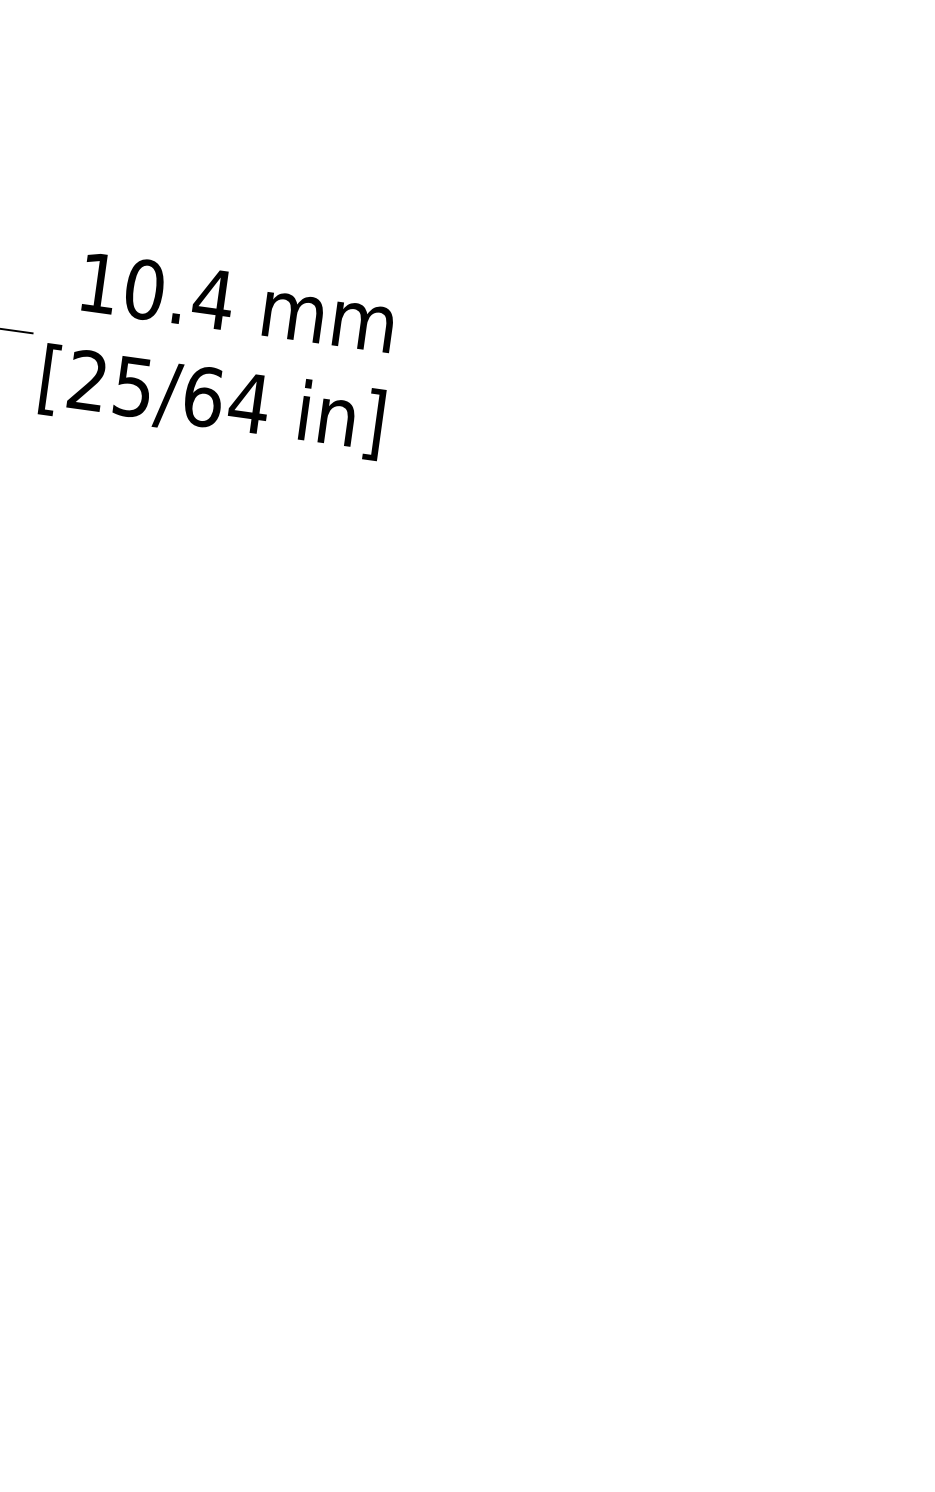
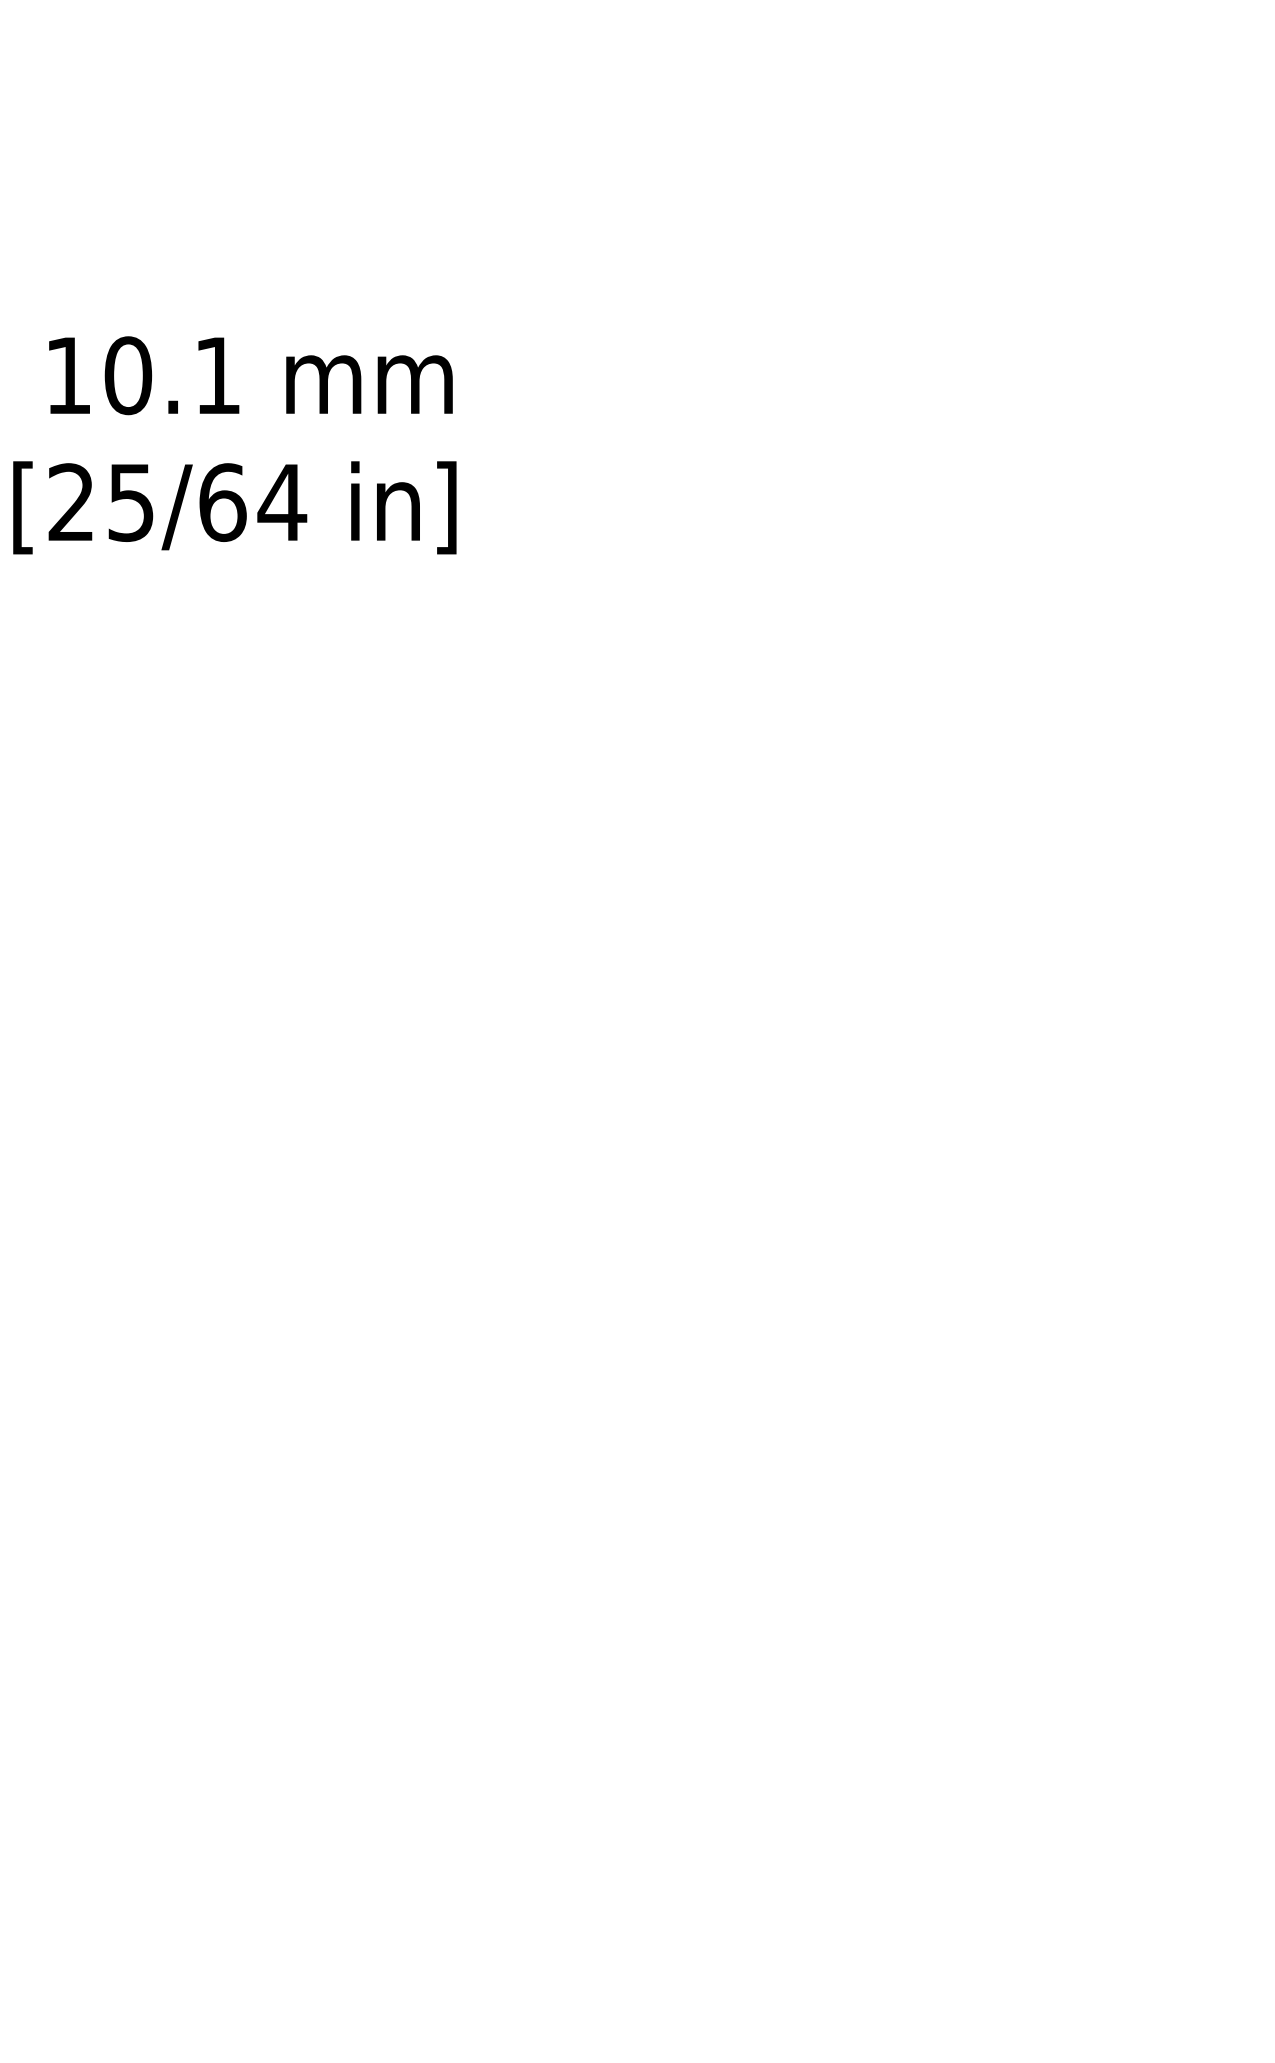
text: (212, 298) -> (217, 375), 10.4 -> 10.1

